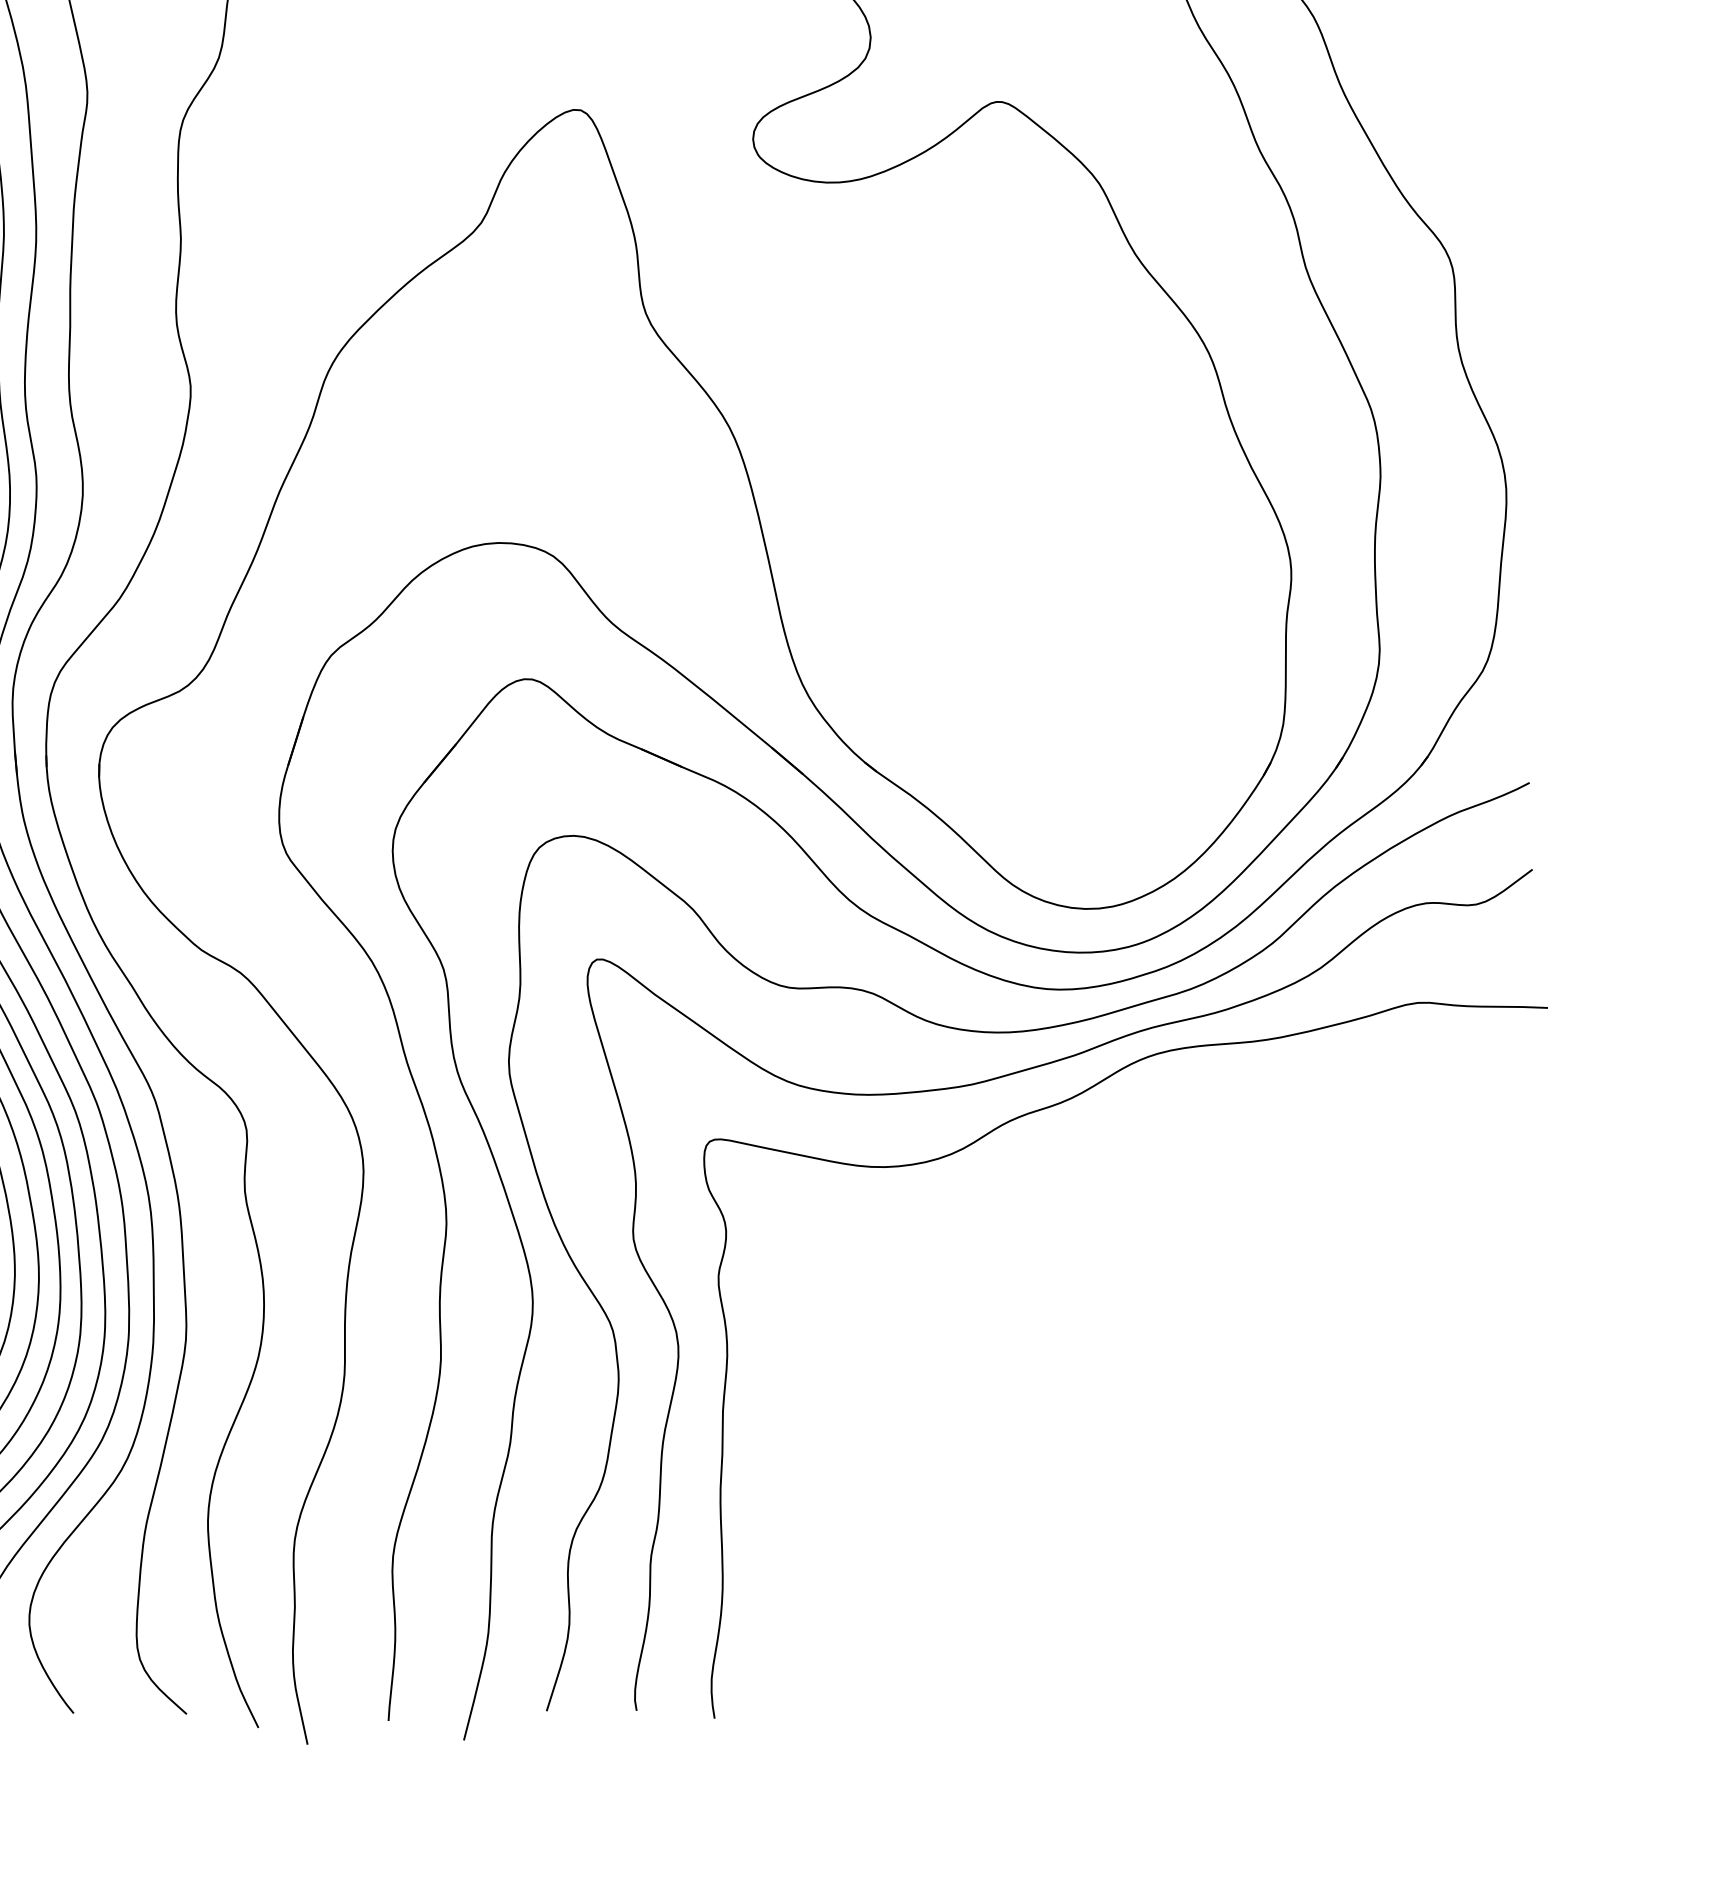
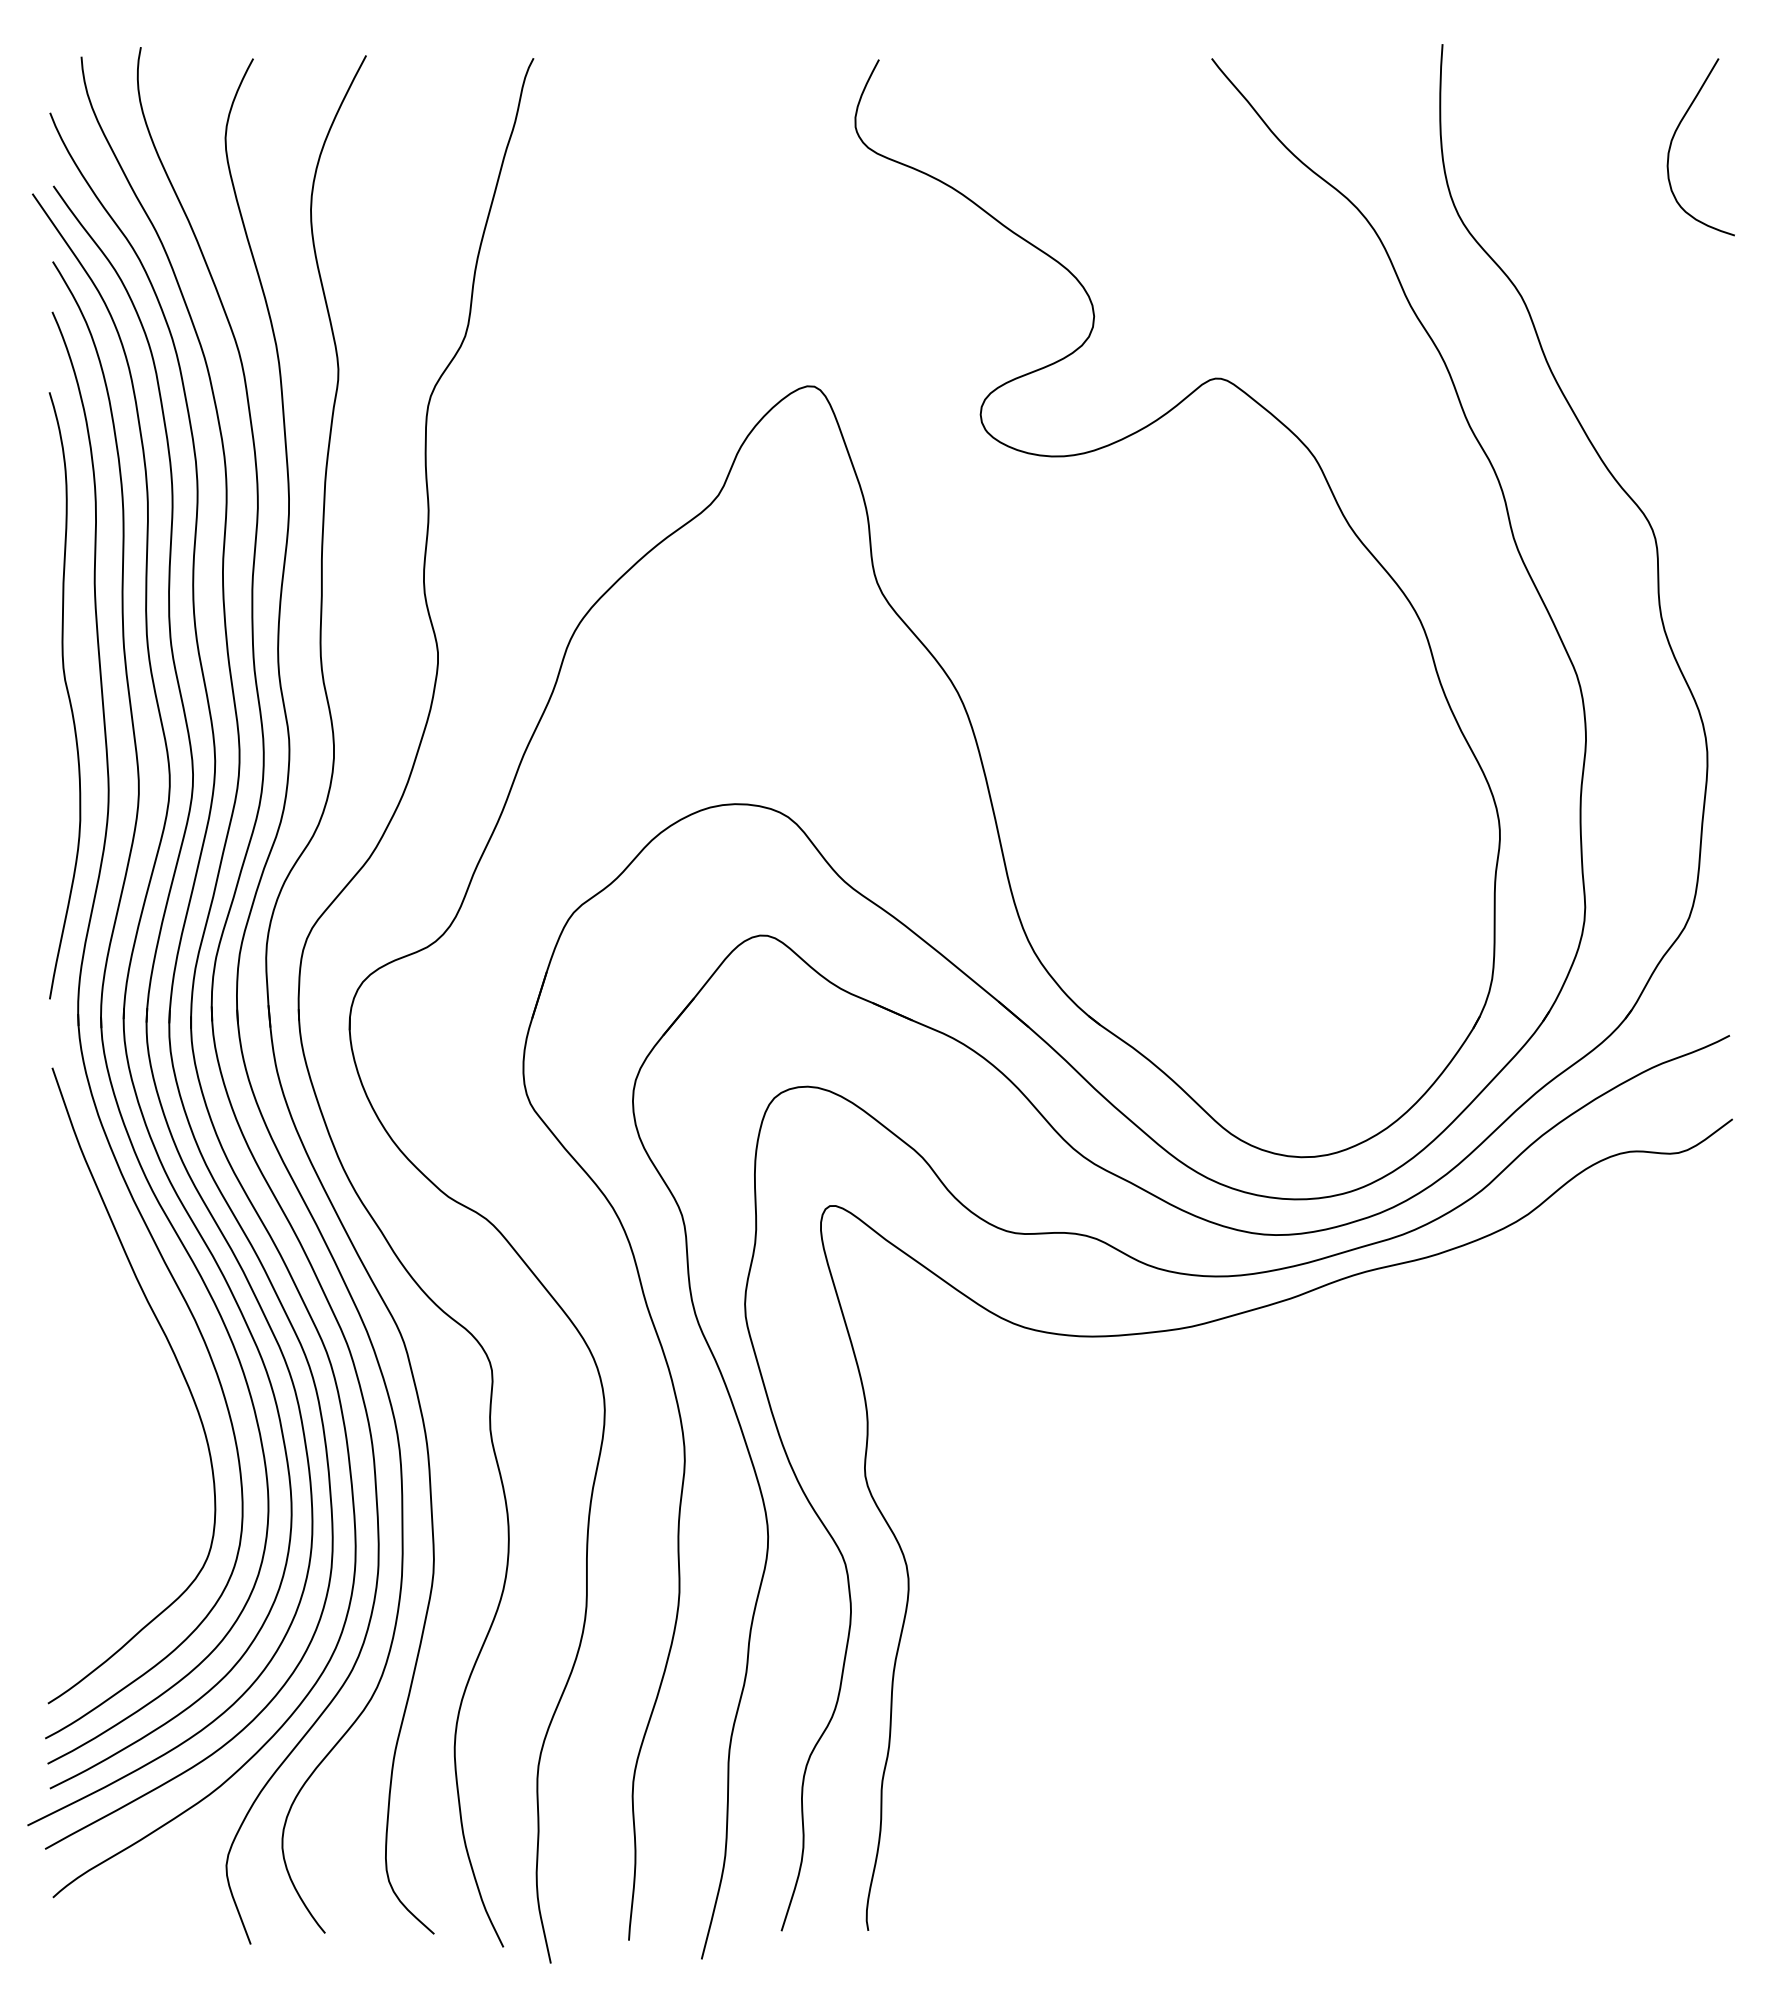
curve: (1043, 1110) -> (1260, 1351), removed

